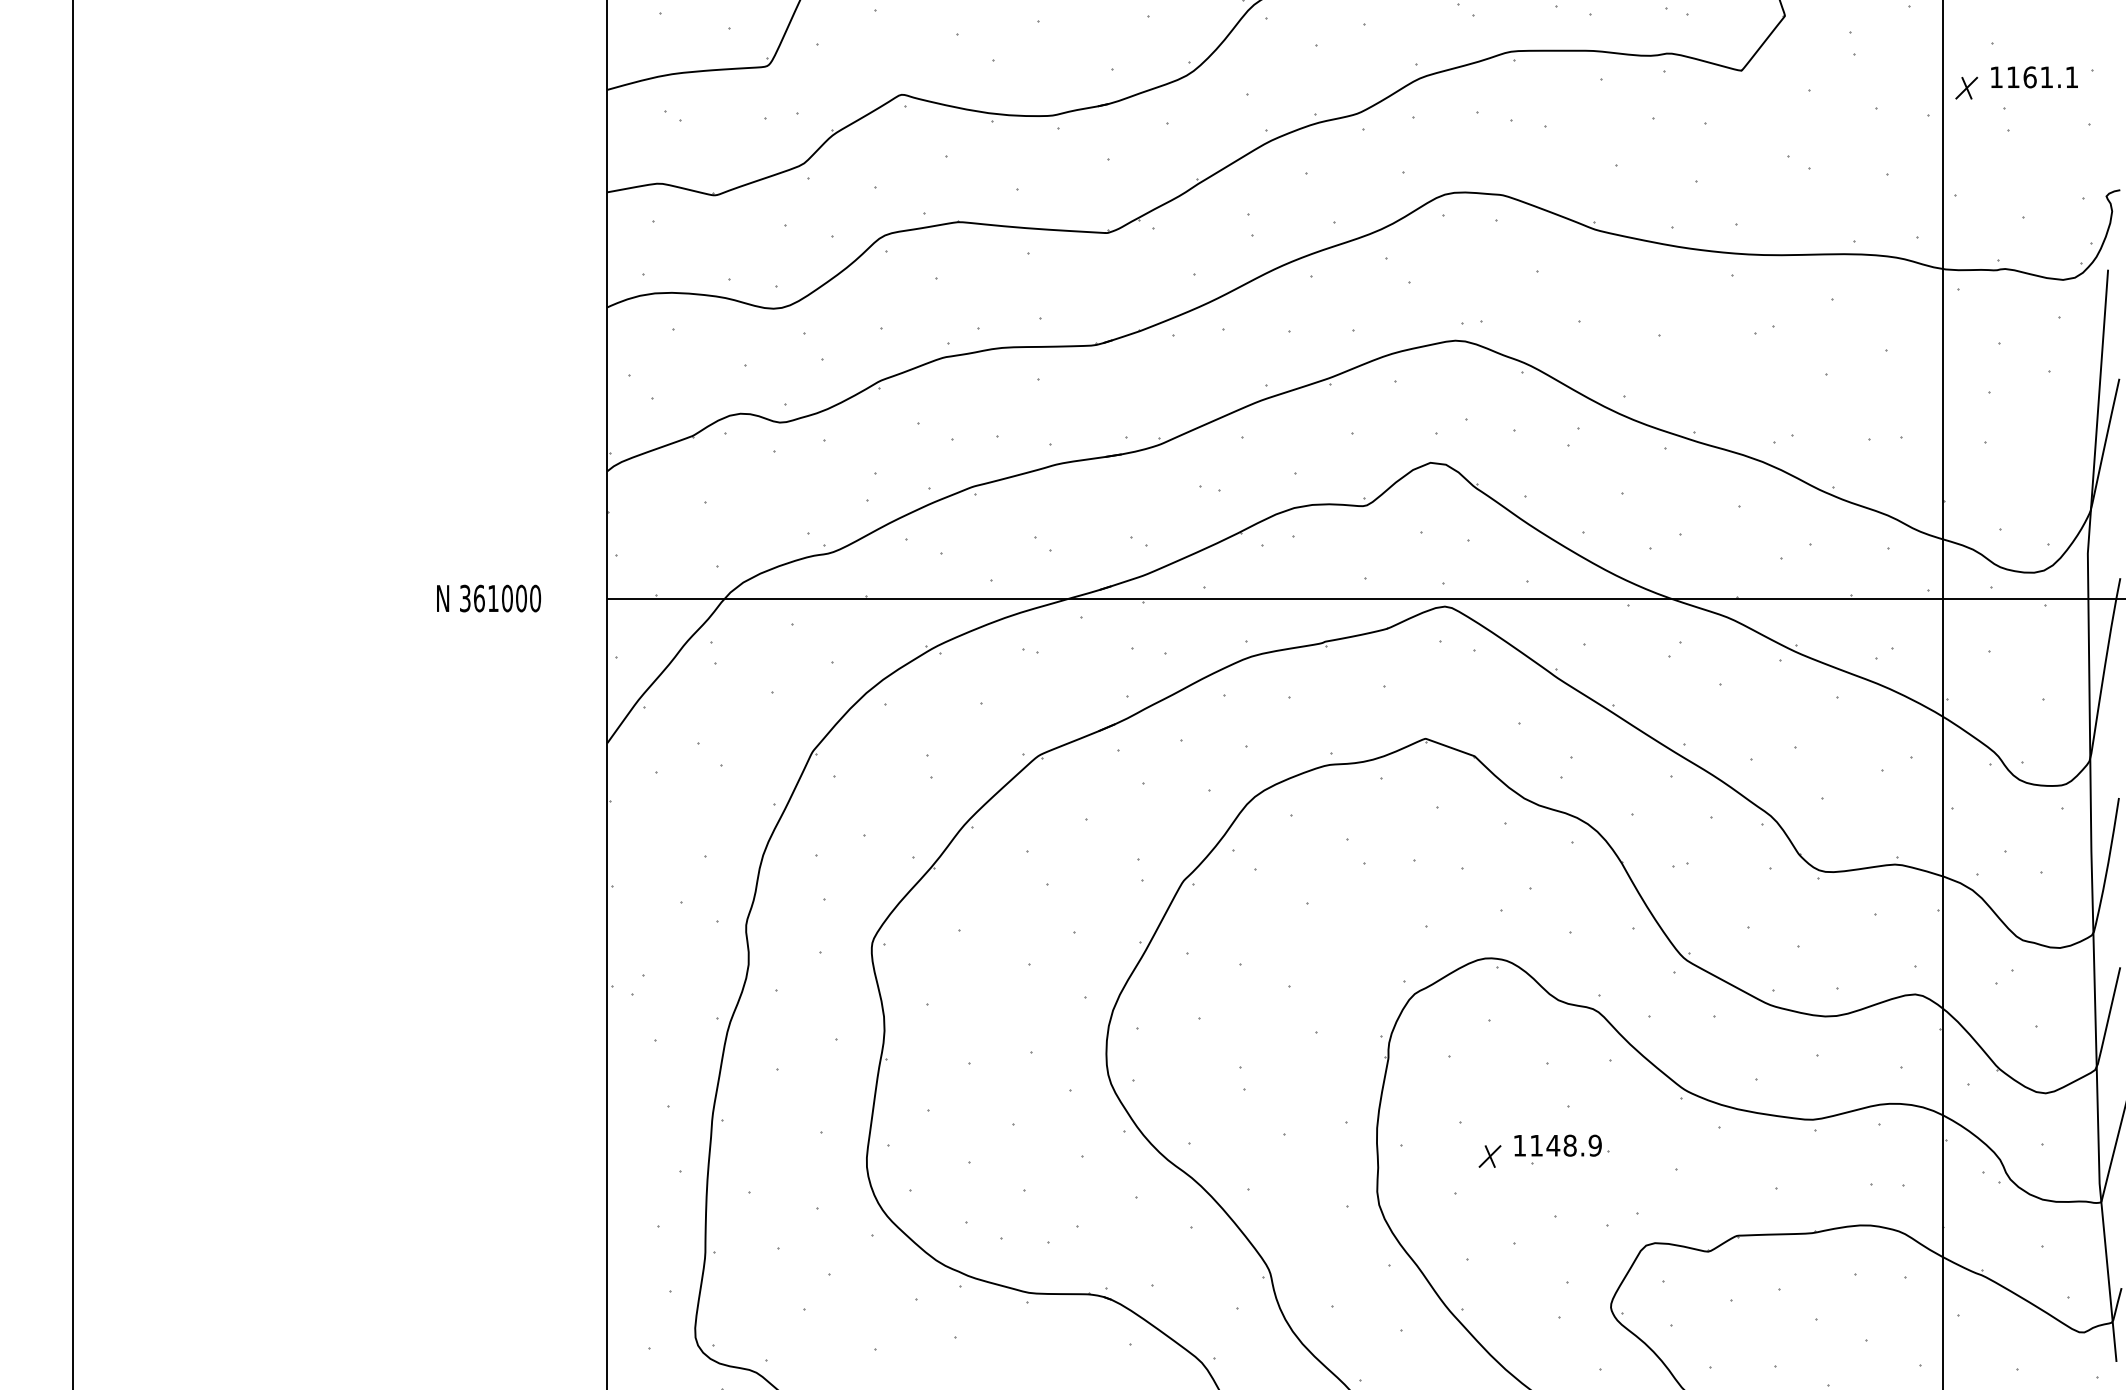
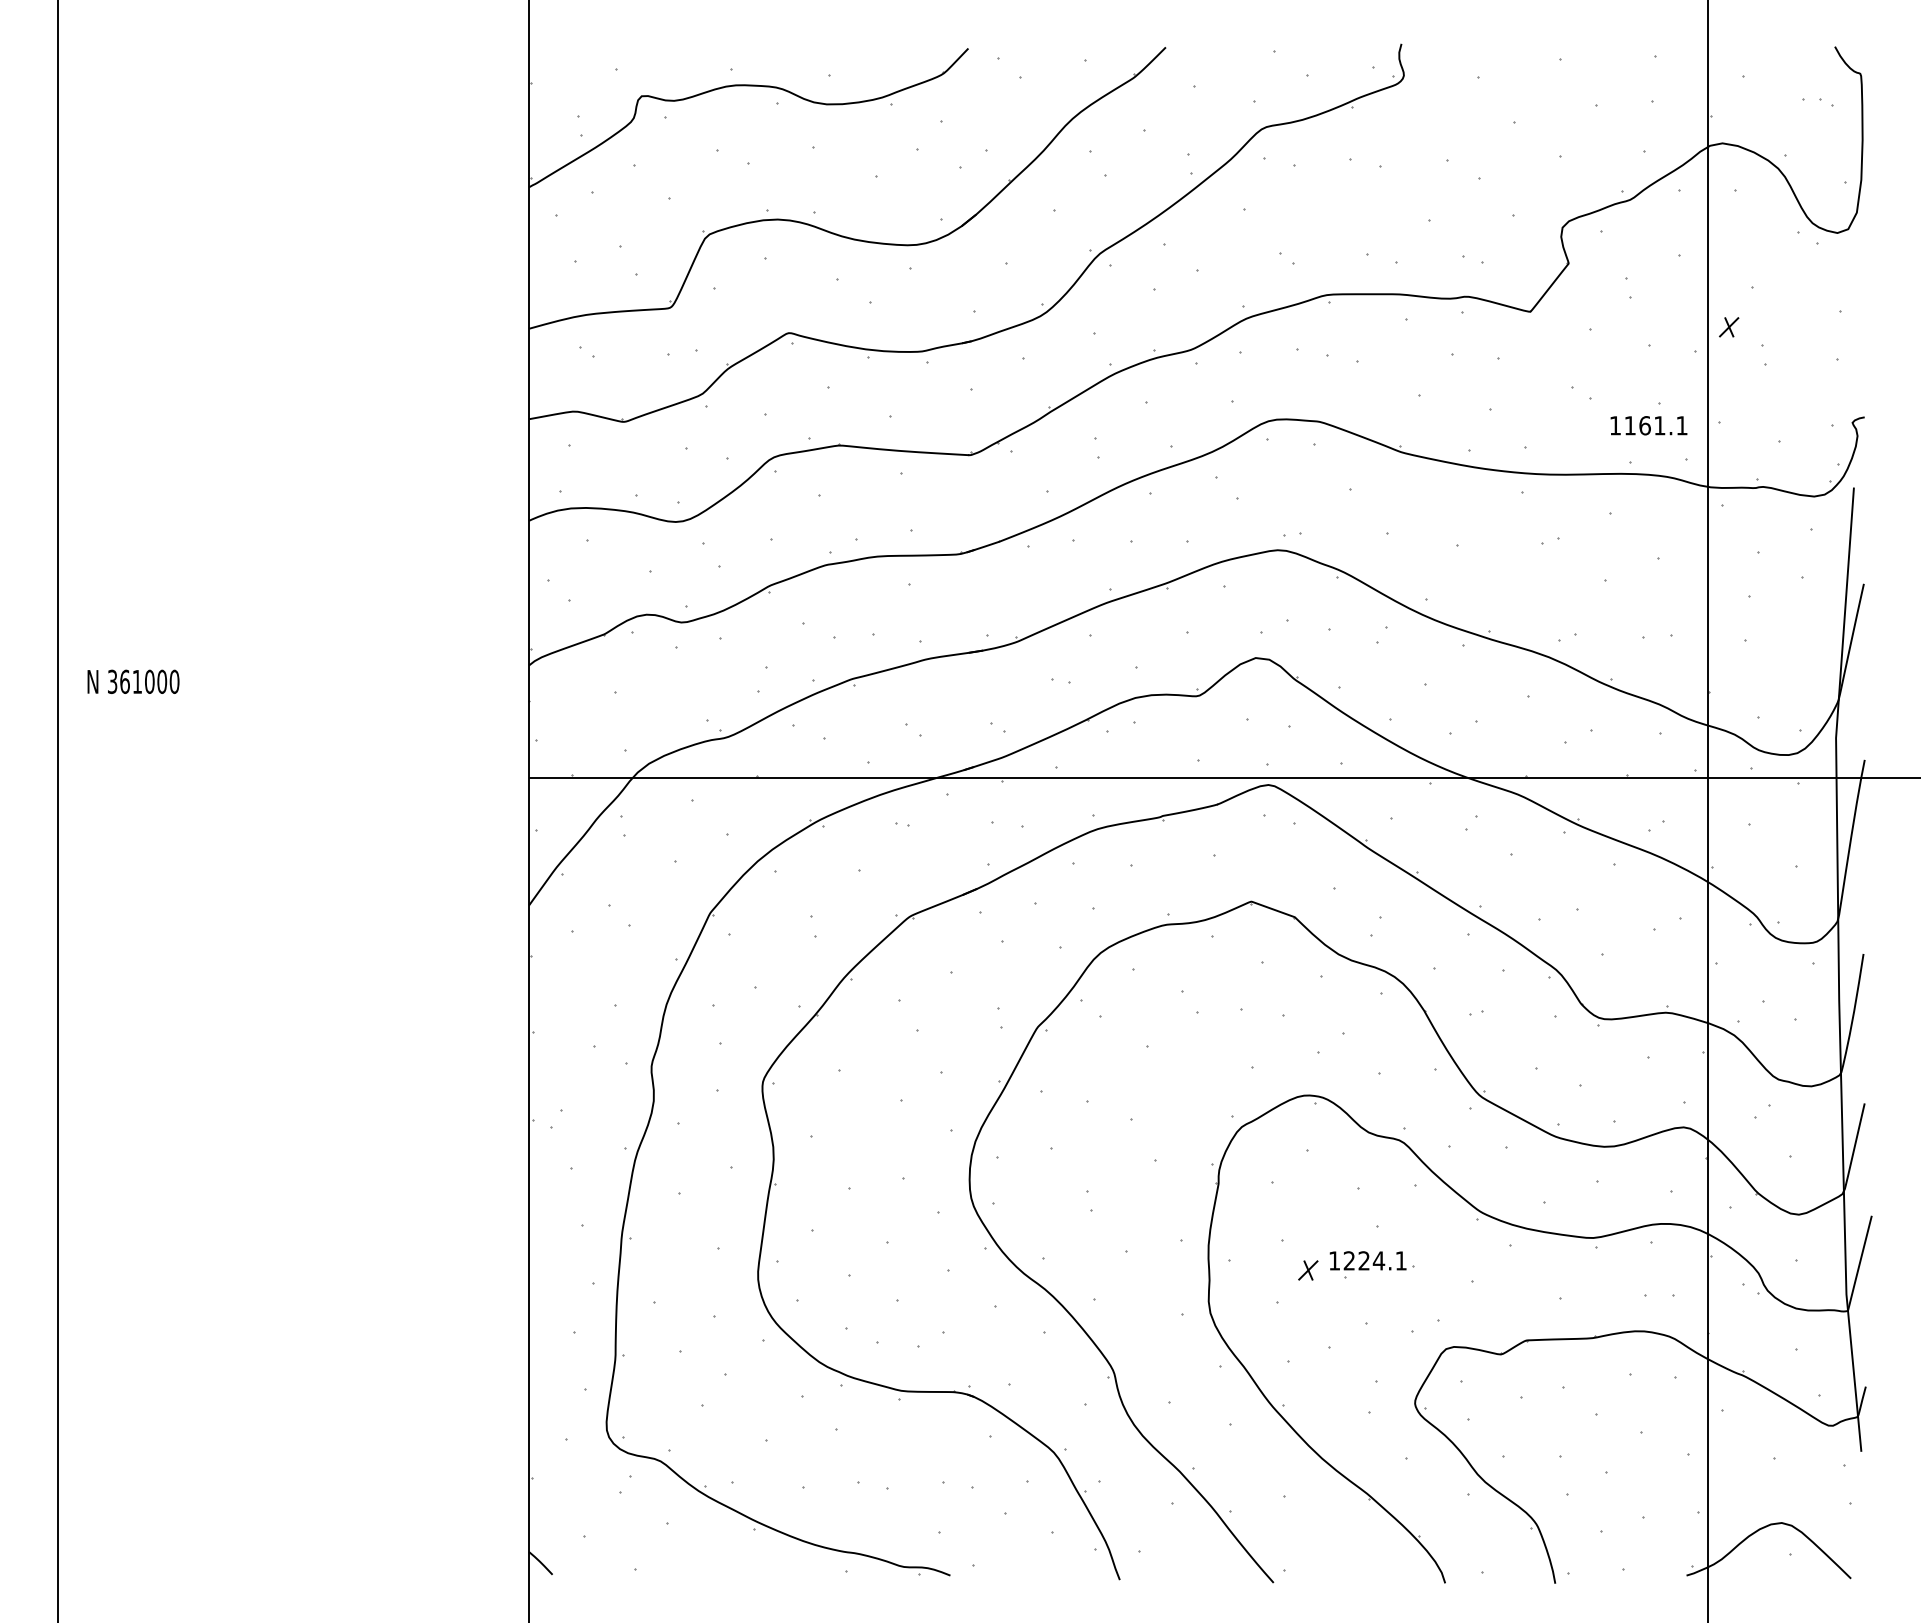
text: (2033, 77) -> (1648, 425), moved
text: (488, 598) -> (133, 681), moved
text: (1565, 1145) -> (1374, 1260), 1148.9 -> 1224.1

